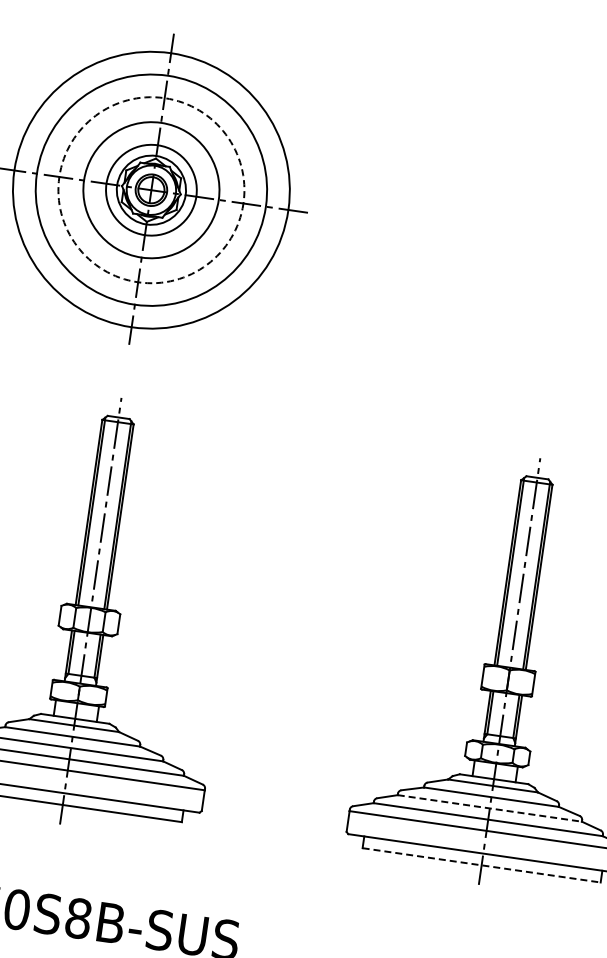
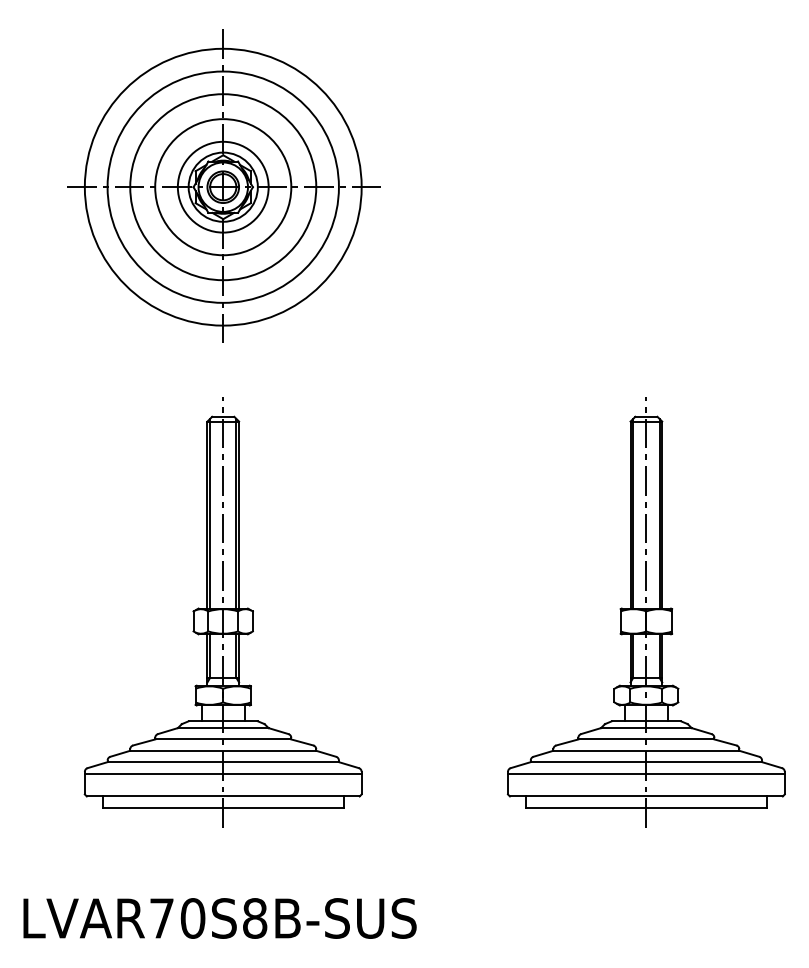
circle: (151, 190) -> (223, 187), dashed -> solid
line: (489, 808) -> (646, 750), dashed -> solid
line: (481, 865) -> (646, 808), dashed -> solid

